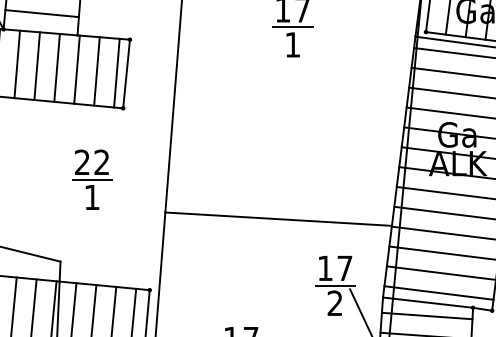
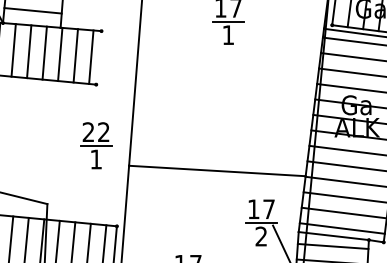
line: (126, 73) -> (98, 57), removed
part: (92, 179) -> (96, 145), moved

